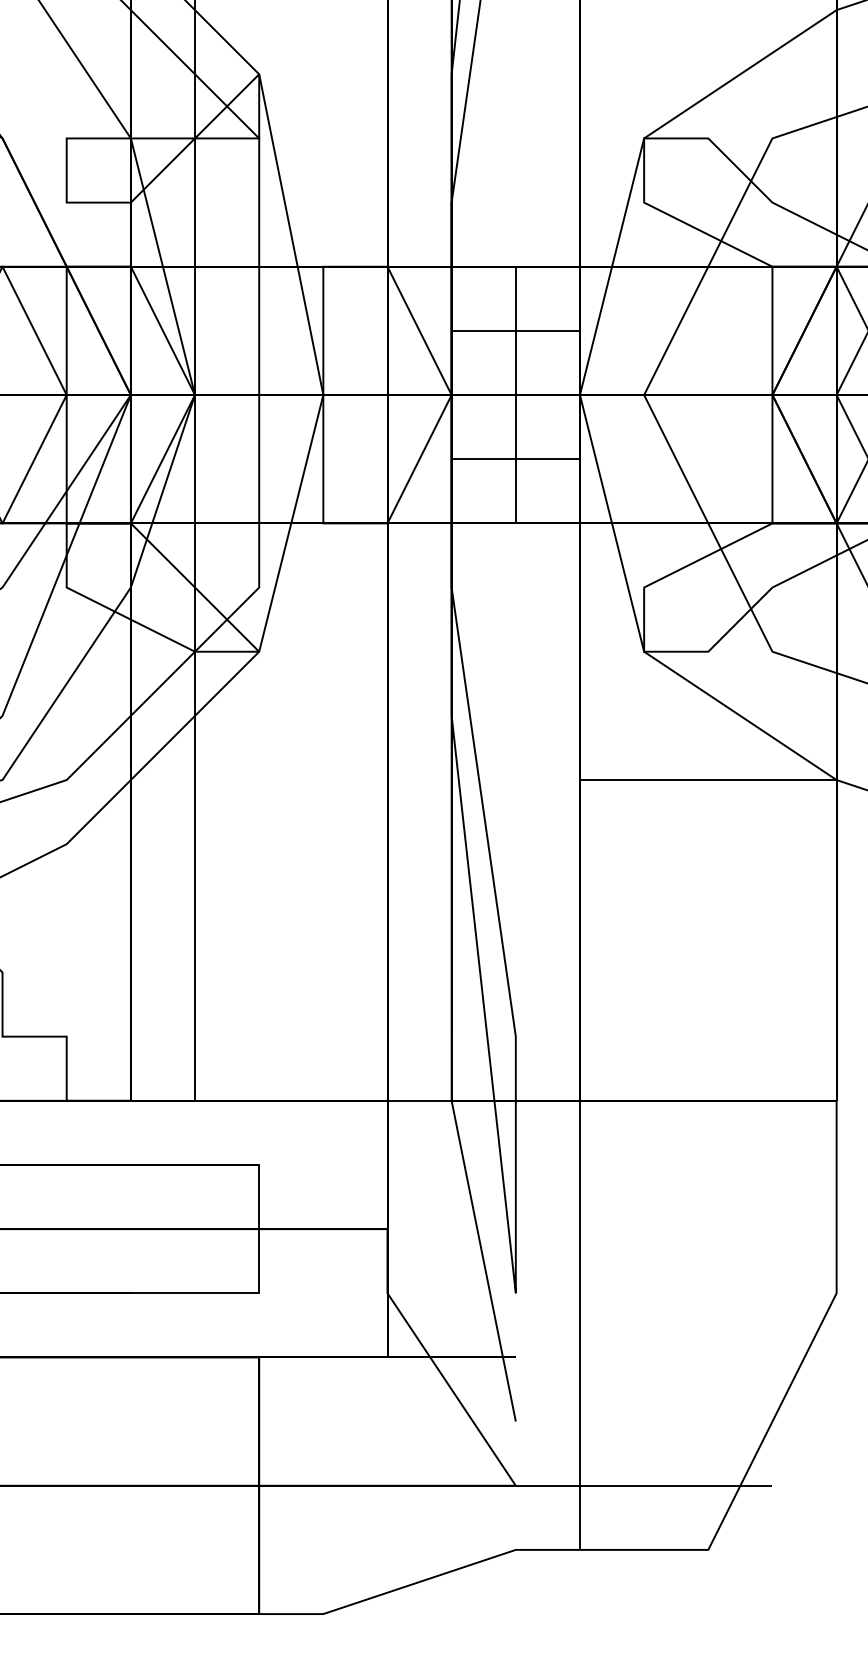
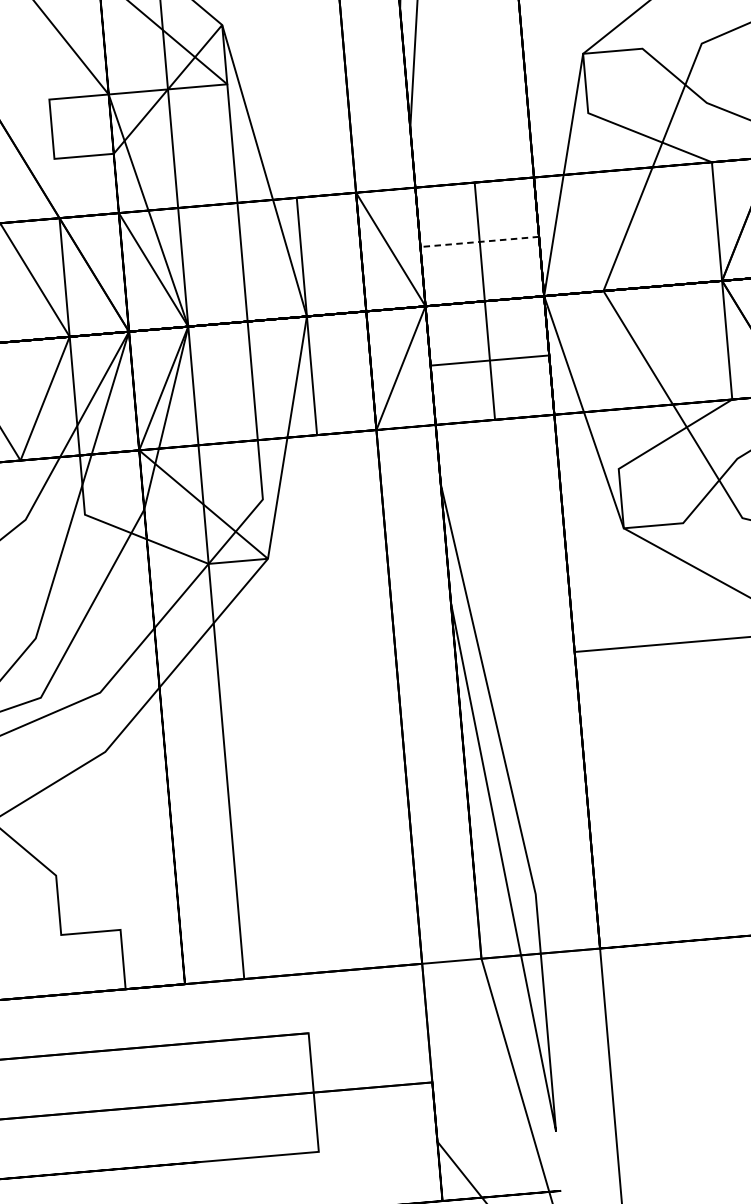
line: (515, 330) -> (479, 241), solid -> dashed

